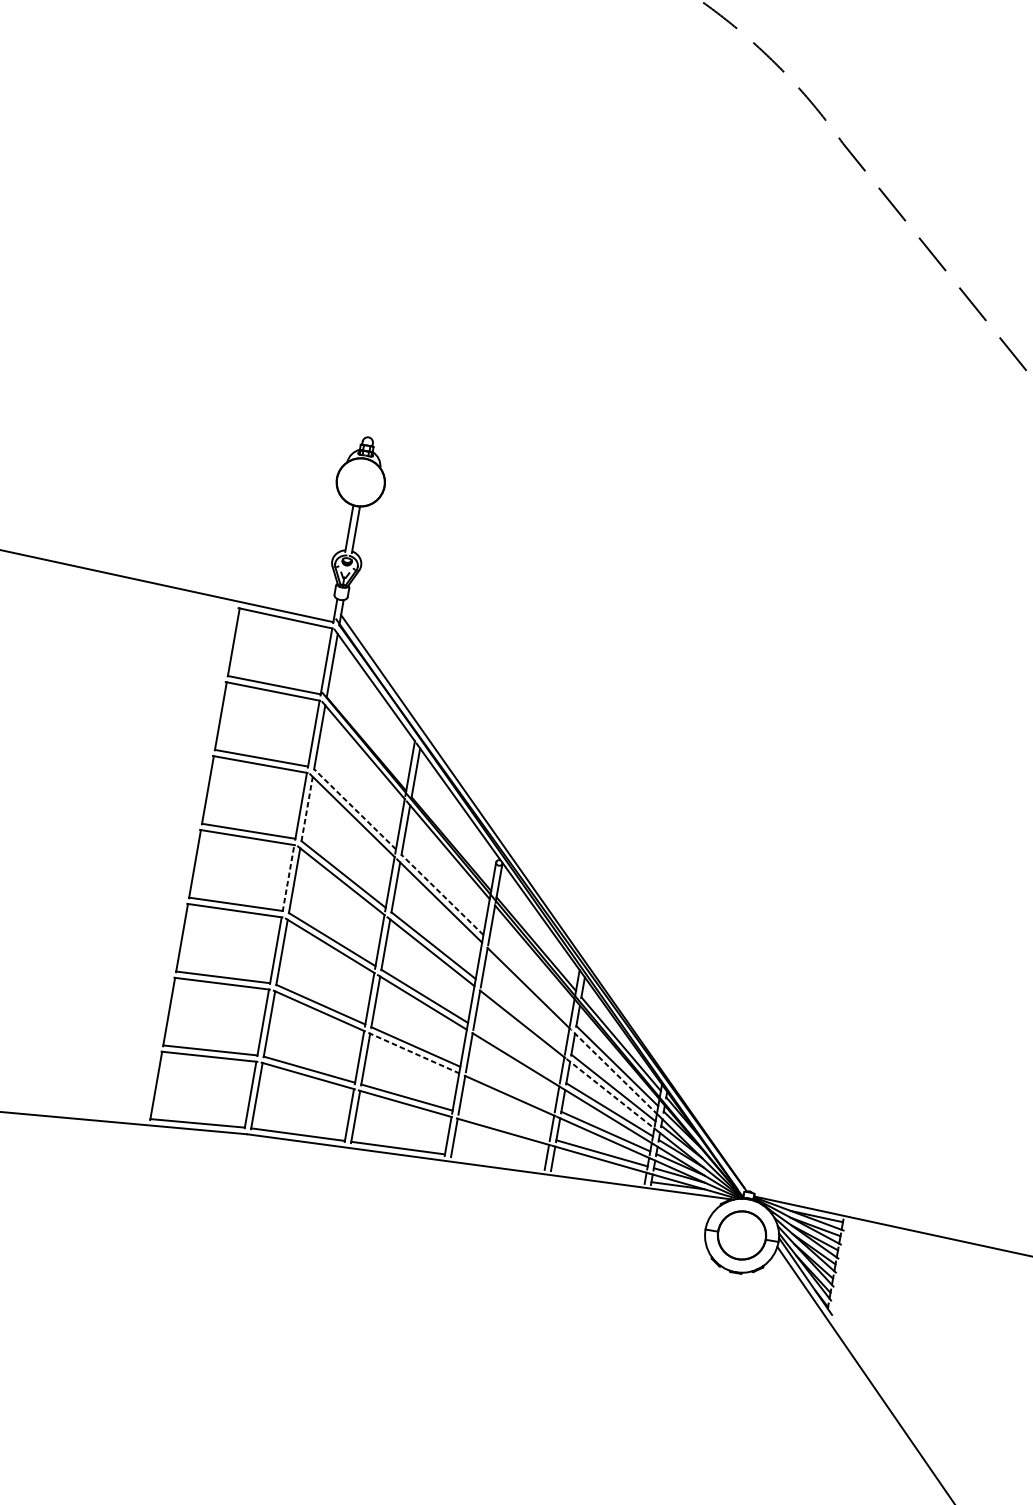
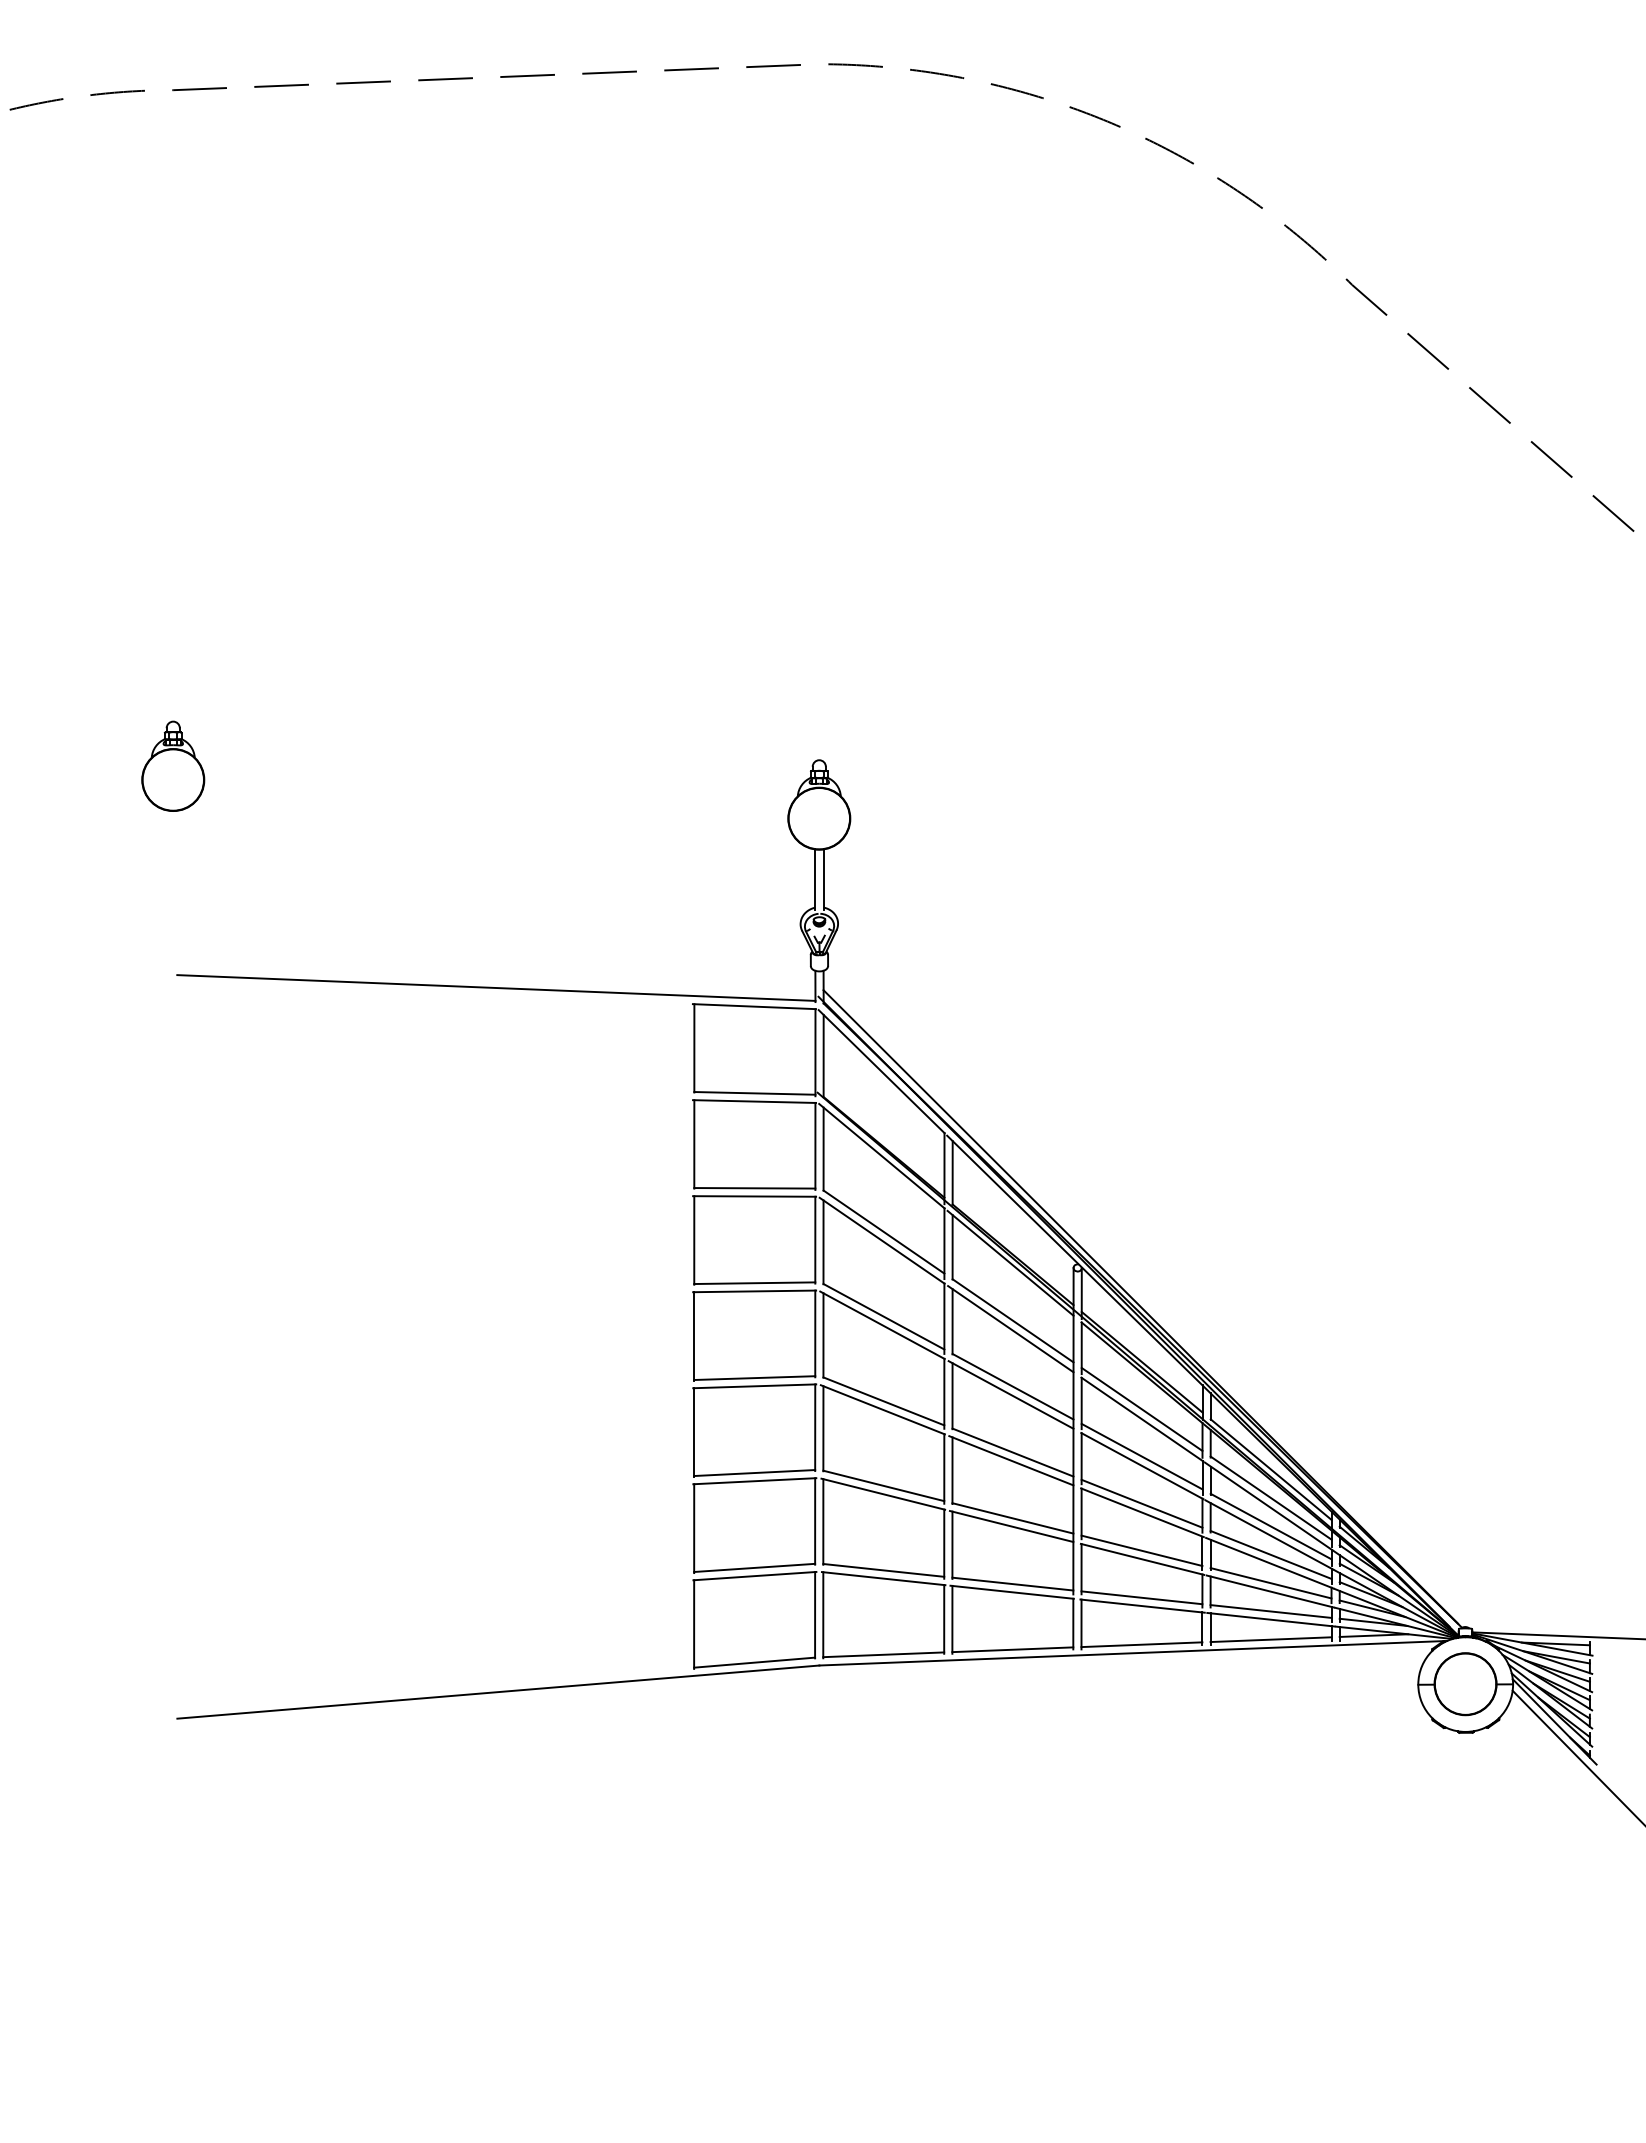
line: (354, 808) -> (883, 1231), dashed -> solid
line: (307, 809) -> (823, 1242), dashed -> solid
line: (288, 878) -> (815, 1333), dashed -> solid
line: (442, 894) -> (1012, 1320), dashed -> solid
line: (529, 979) -> (1141, 1408), added
line: (523, 1016) -> (1141, 1456), added
line: (516, 1052) -> (1141, 1503), added
line: (413, 1053) -> (1011, 1526), dashed -> solid
line: (614, 1072) -> (1268, 1506), dashed -> solid
line: (510, 1088) -> (1141, 1550), added
line: (611, 1093) -> (1269, 1534), dashed -> solid
line: (504, 1125) -> (1141, 1597), added
line: (497, 1161) -> (1141, 1644), added
line: (597, 1174) -> (1270, 1639), added

